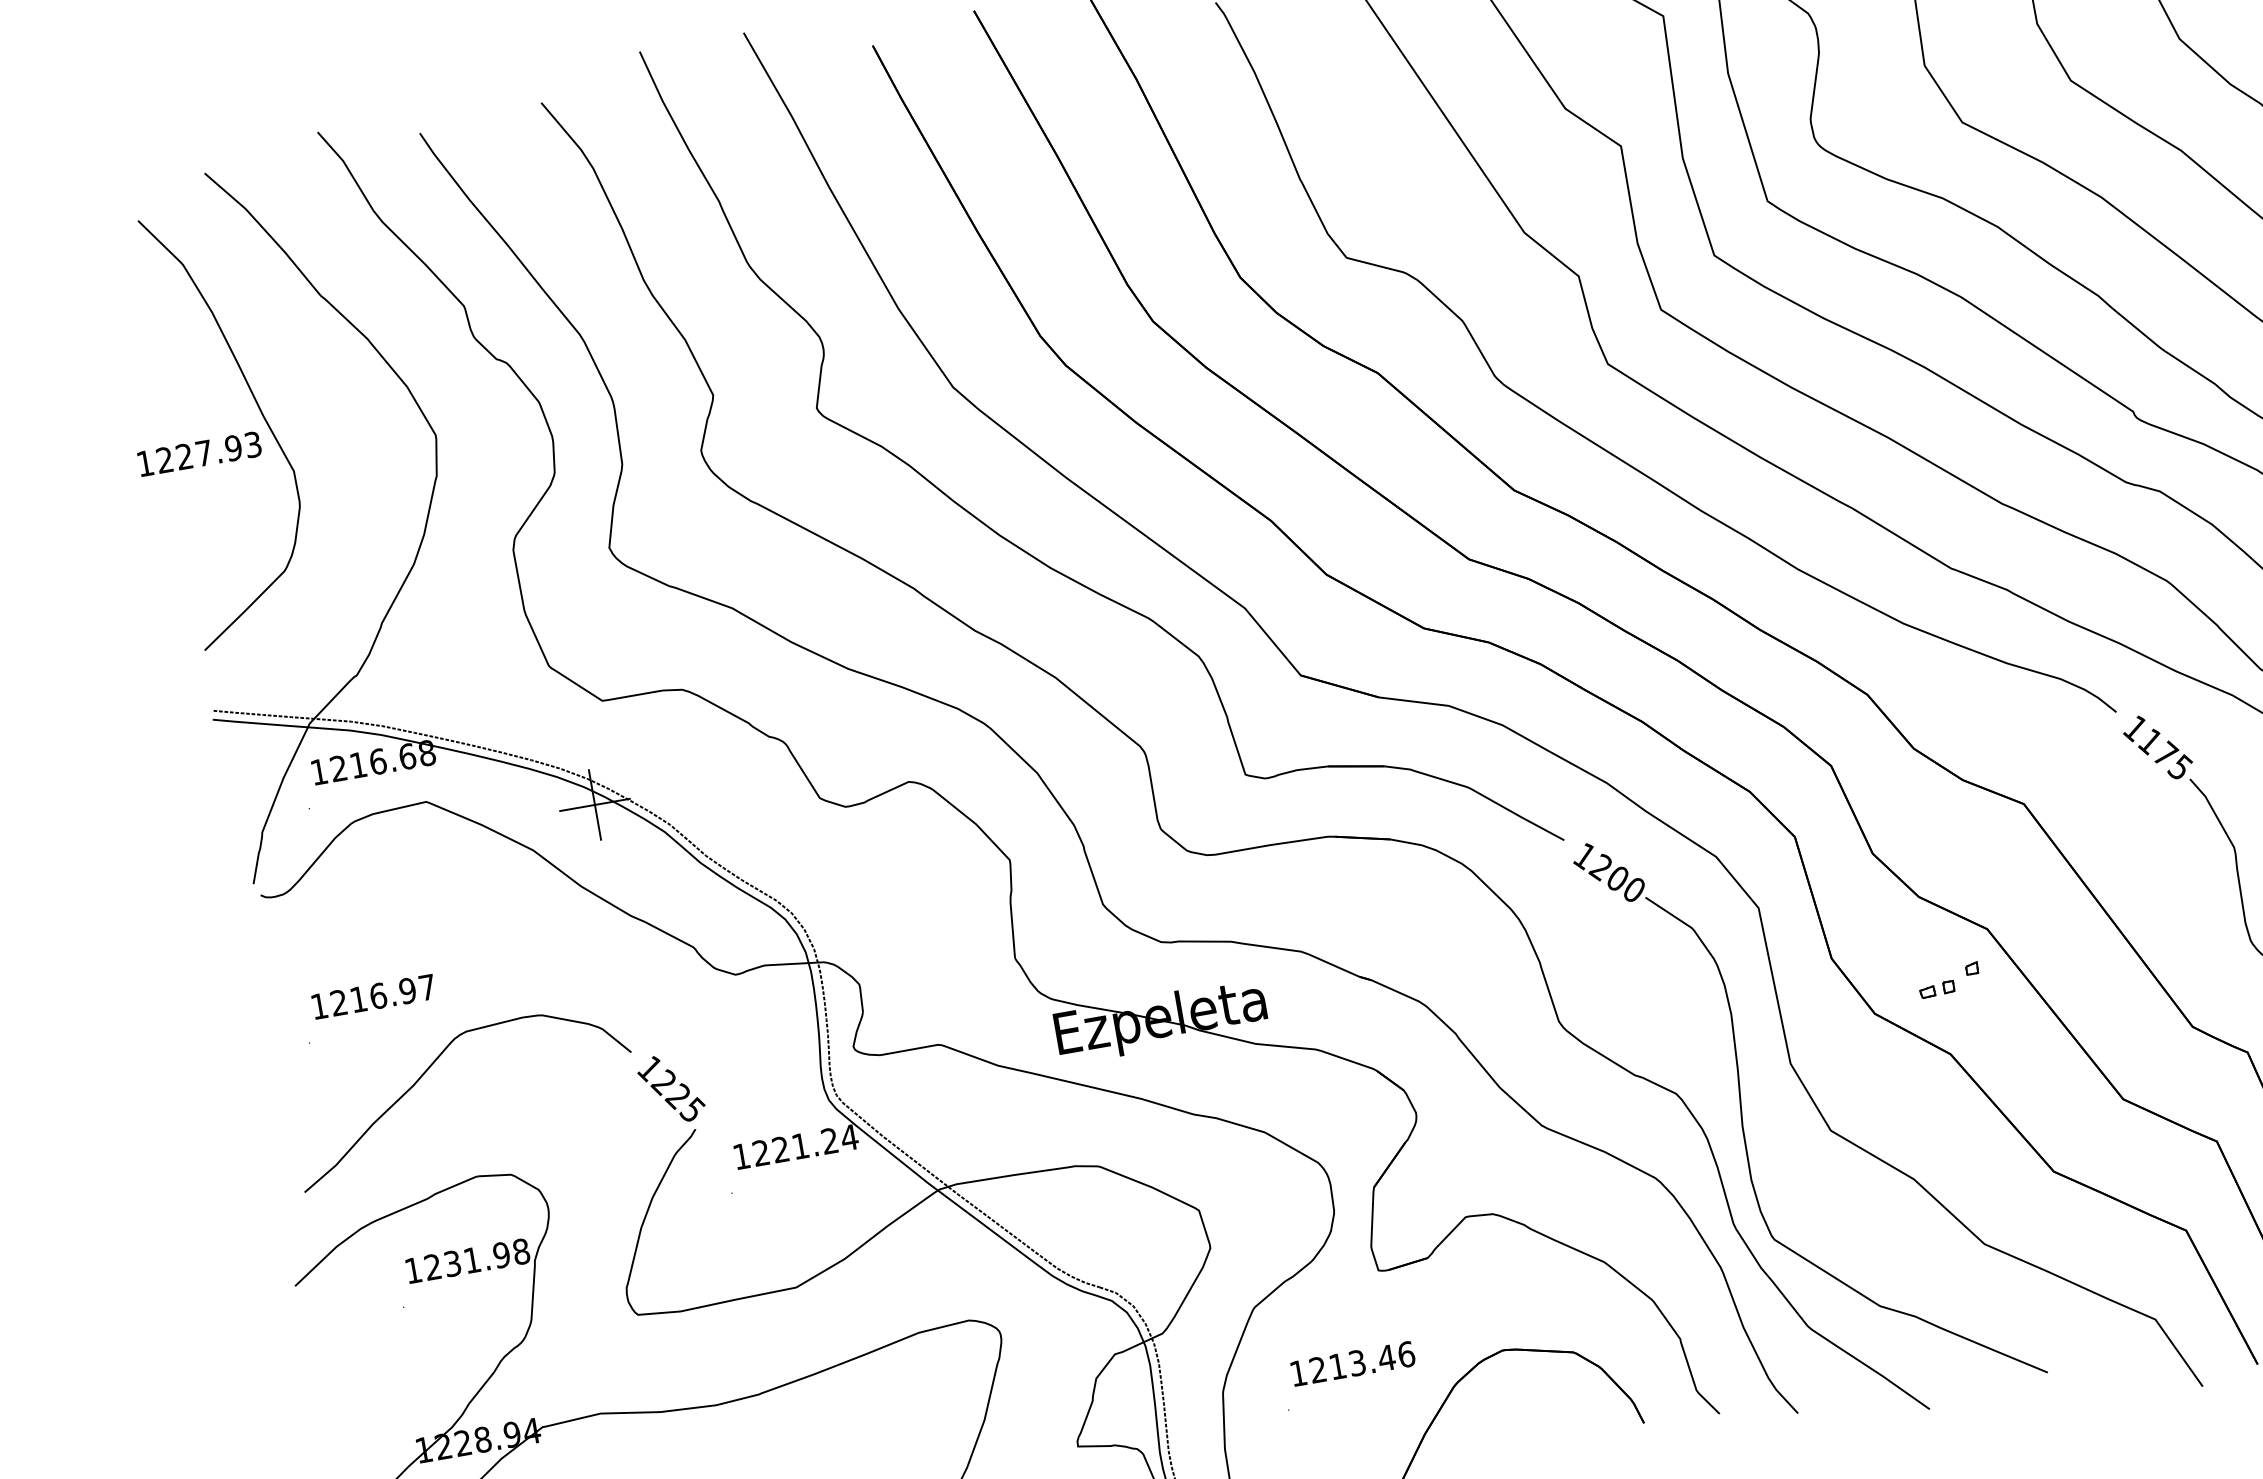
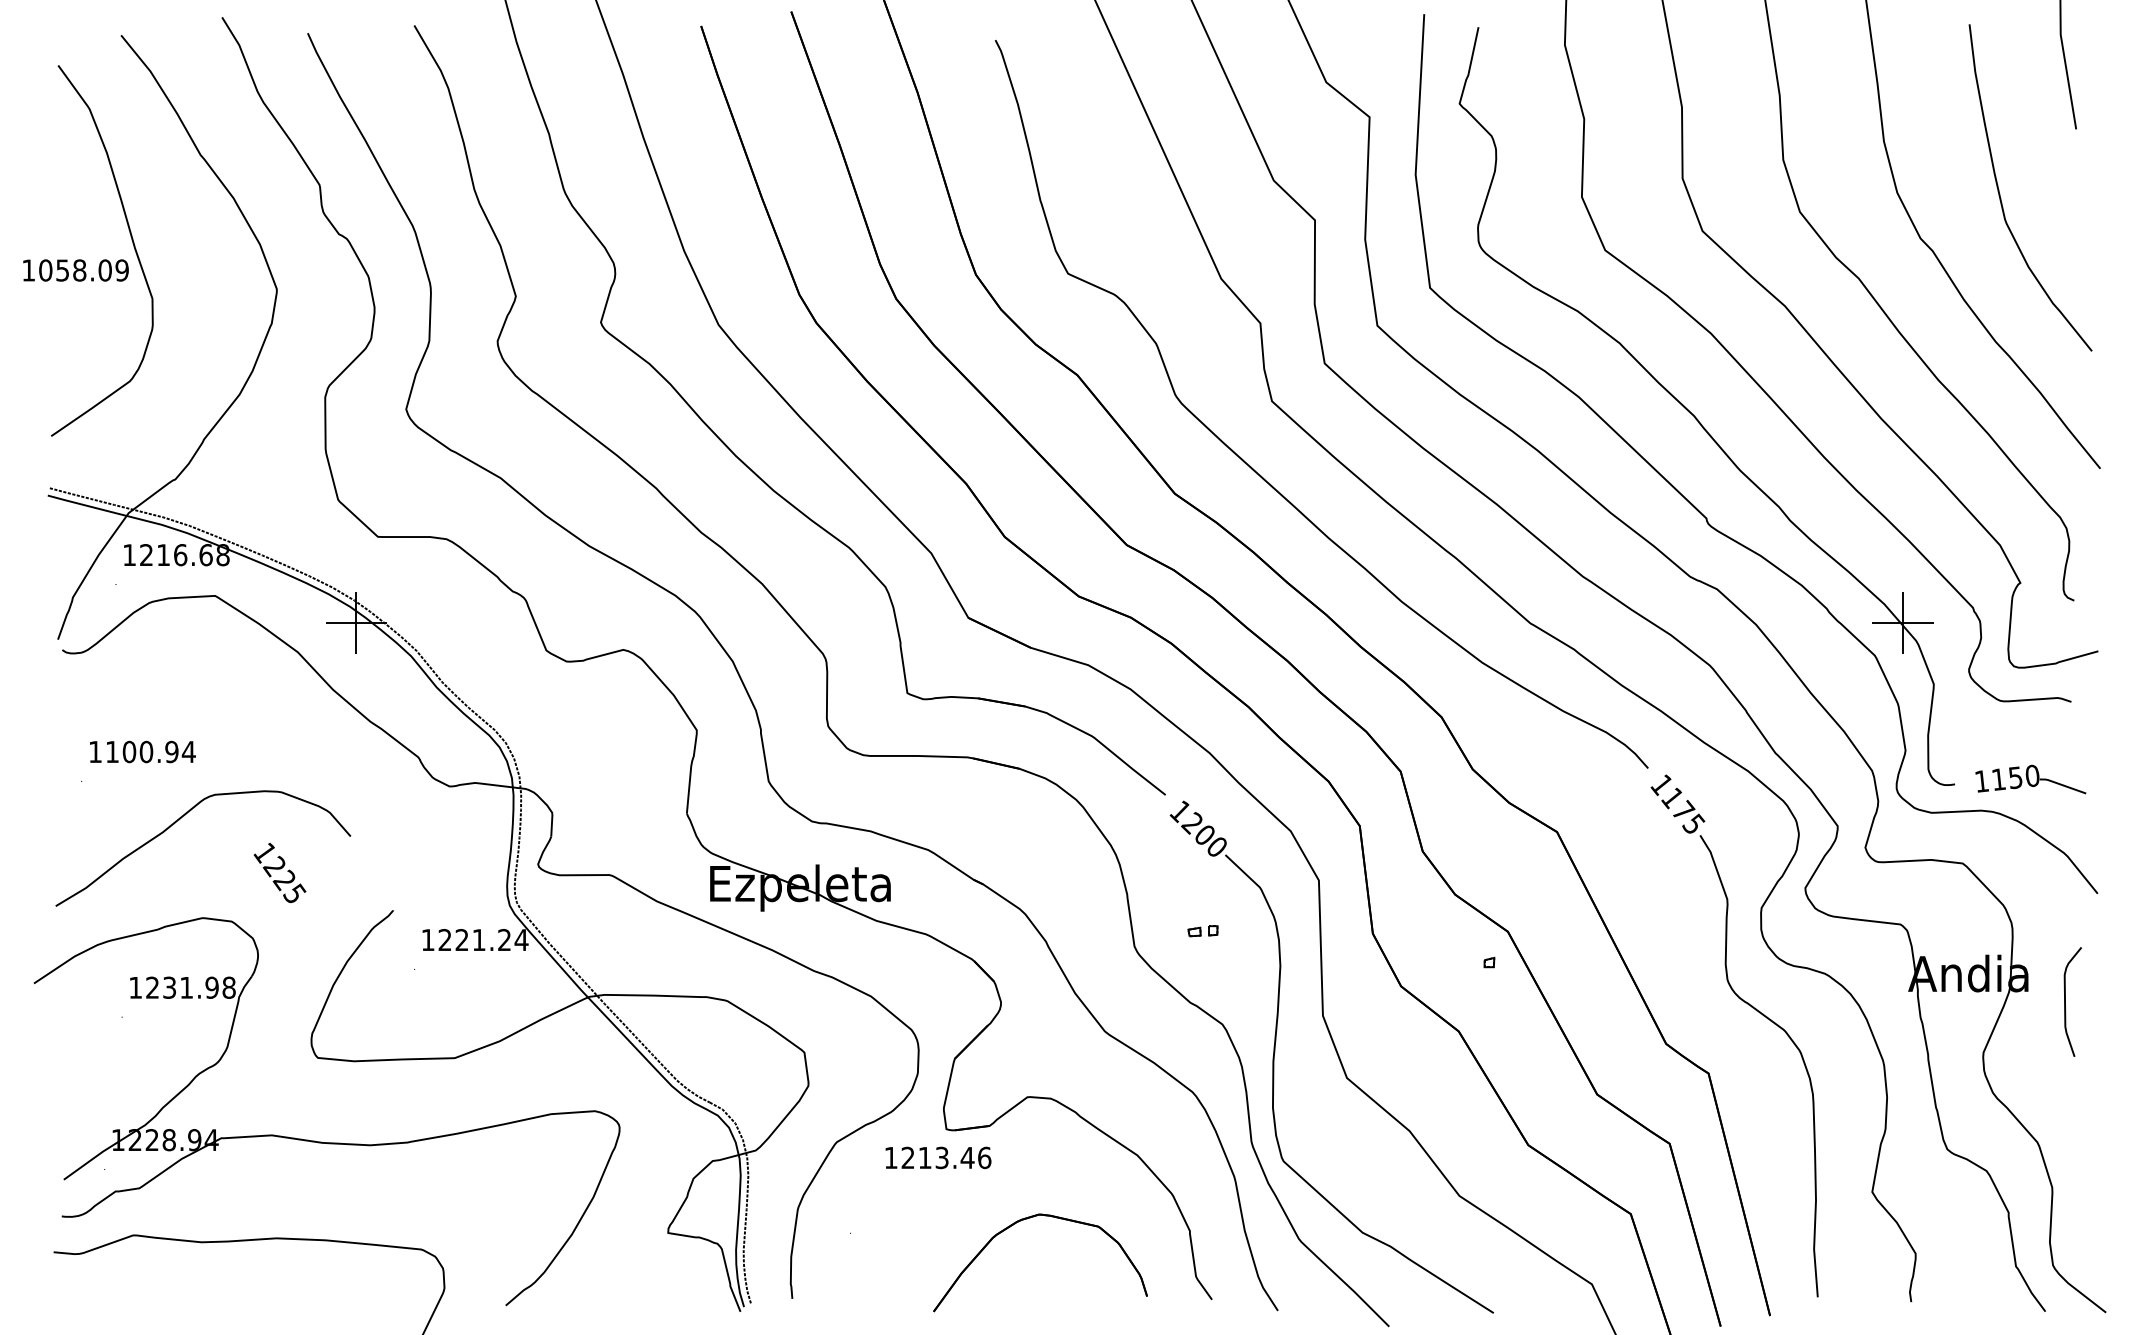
text: (208, 452) -> (83, 270), 1227.93 -> 1058.09
part: (1936, 990) -> (1202, 931), moved
text: (382, 994) -> (150, 751), 1216.97 -> 1100.94
text: (670, 1088) -> (279, 872), moved
text: (1353, 1363) -> (938, 1157), moved

